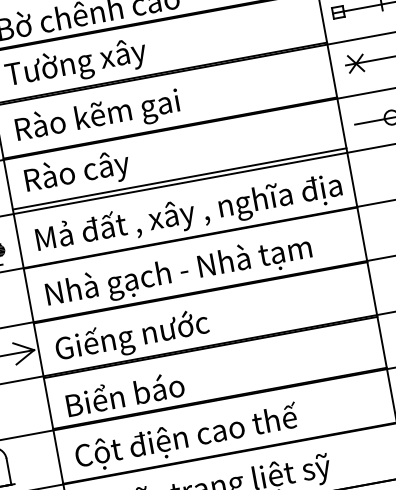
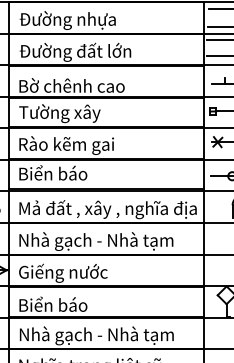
text: (86, 170) -> (54, 174), Rào cây -> Biển báo
text: (208, 433) -> (96, 335), Cột điện cao thế -> Nhà gạch - Nhà tạm

